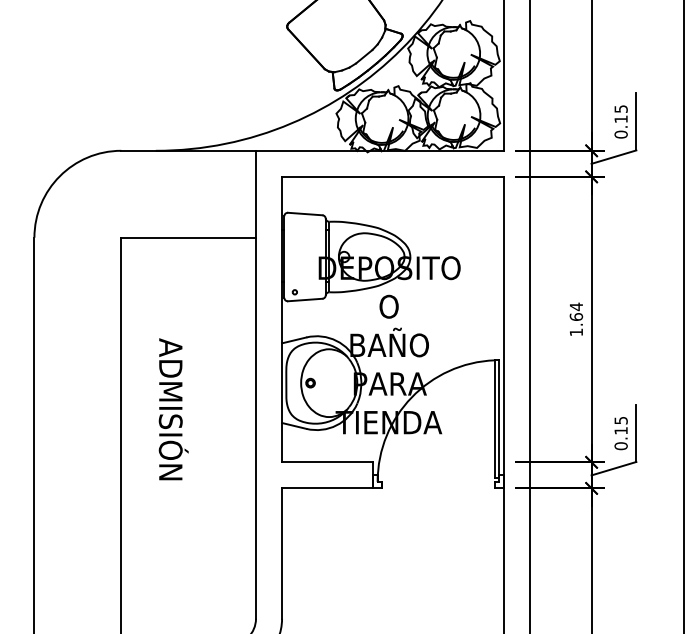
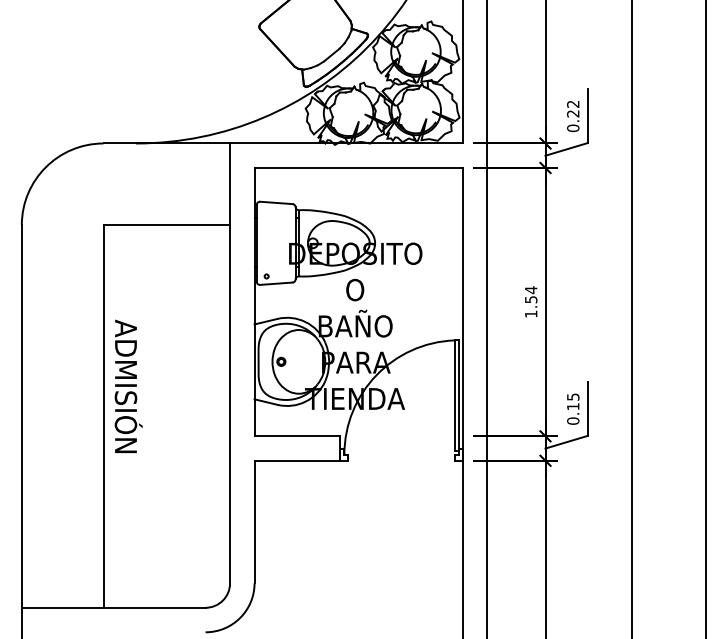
text: (621, 113) -> (573, 108), 0.15 -> 0.22
text: (575, 316) -> (530, 299), 1.64 -> 1.54
text: (173, 409) -> (128, 386), moved

